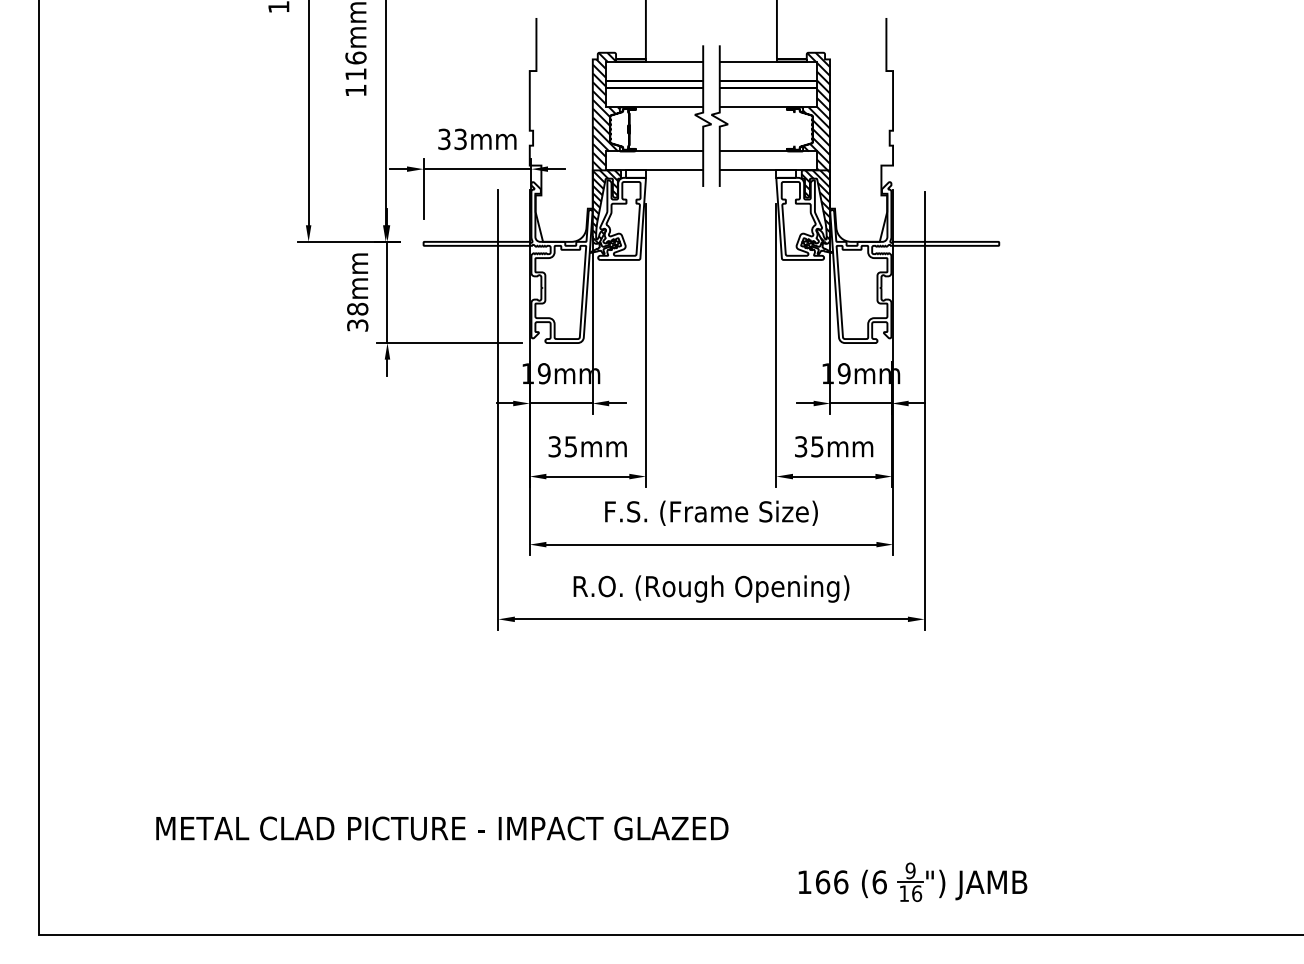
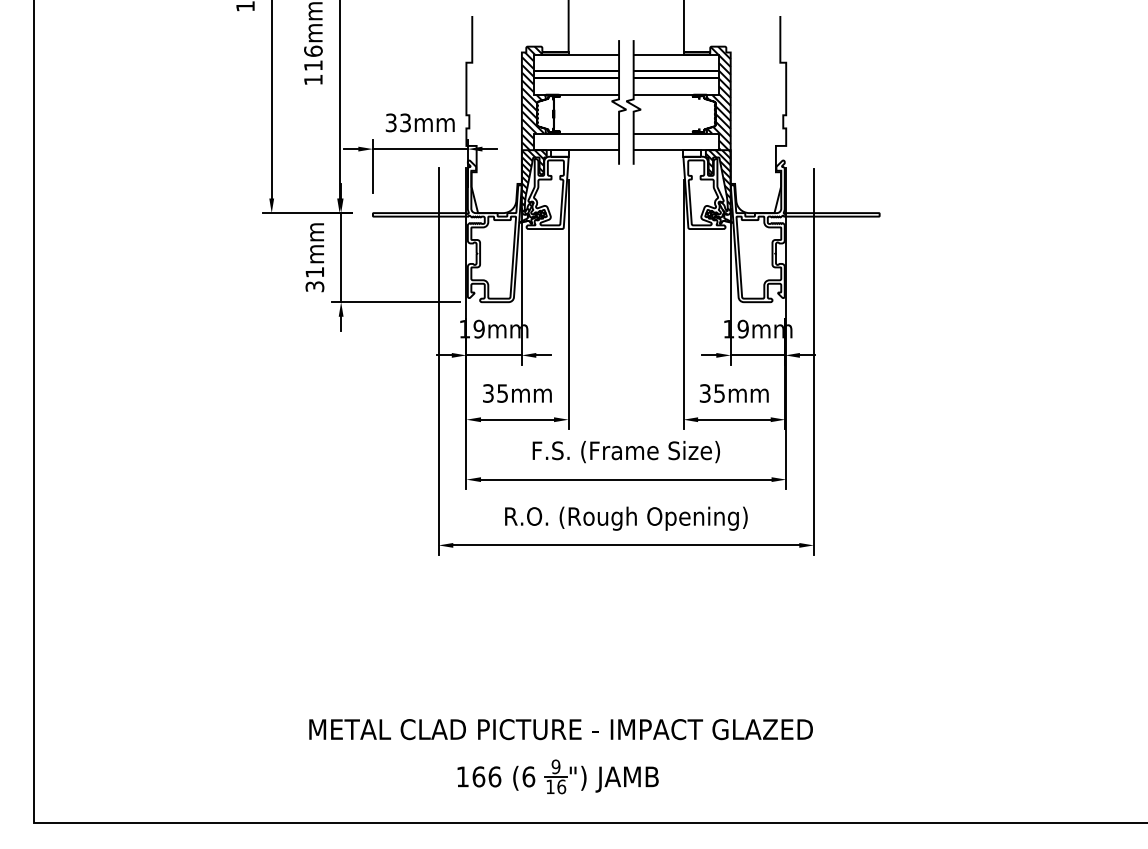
text: (357, 308) -> (314, 271), 38mm -> 31mm
text: (442, 828) -> (561, 729), moved
part: (912, 882) -> (557, 777), moved

